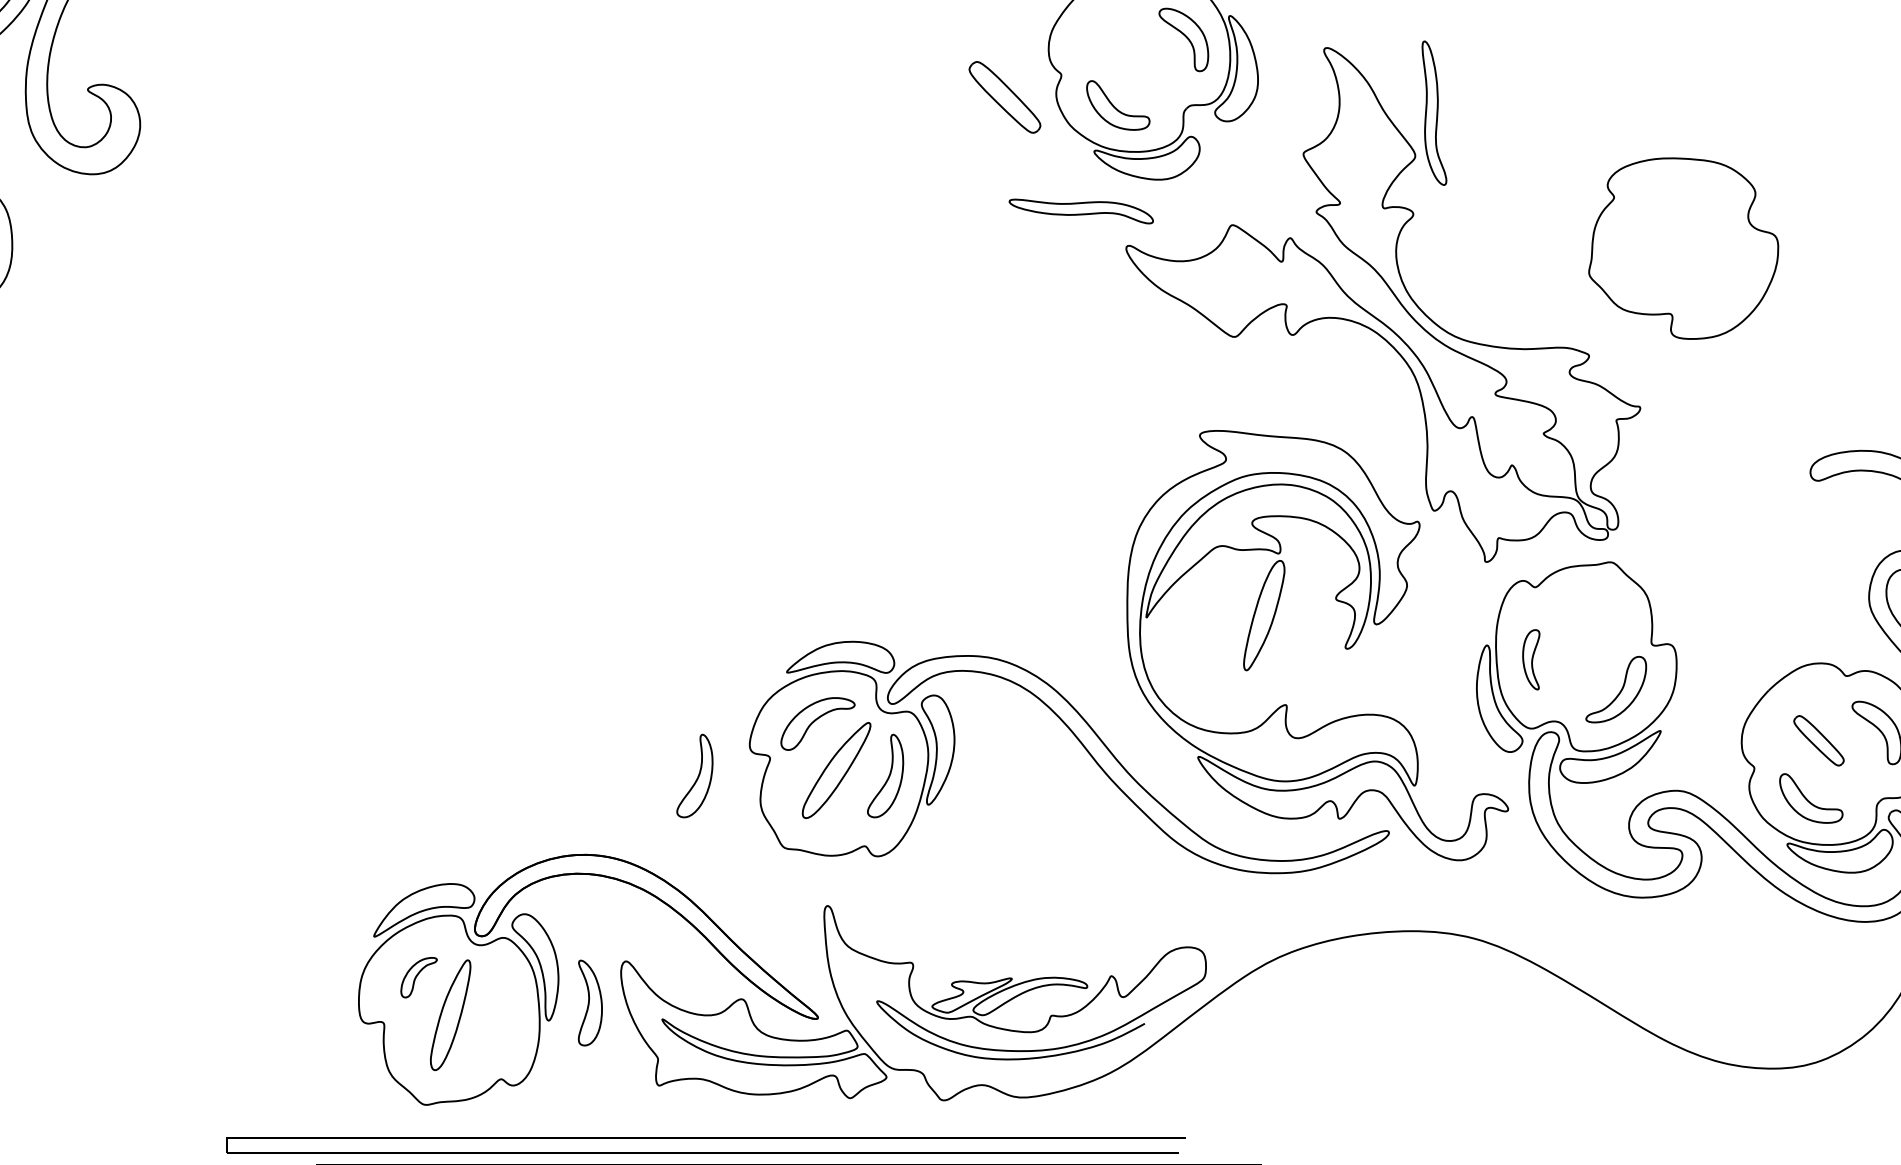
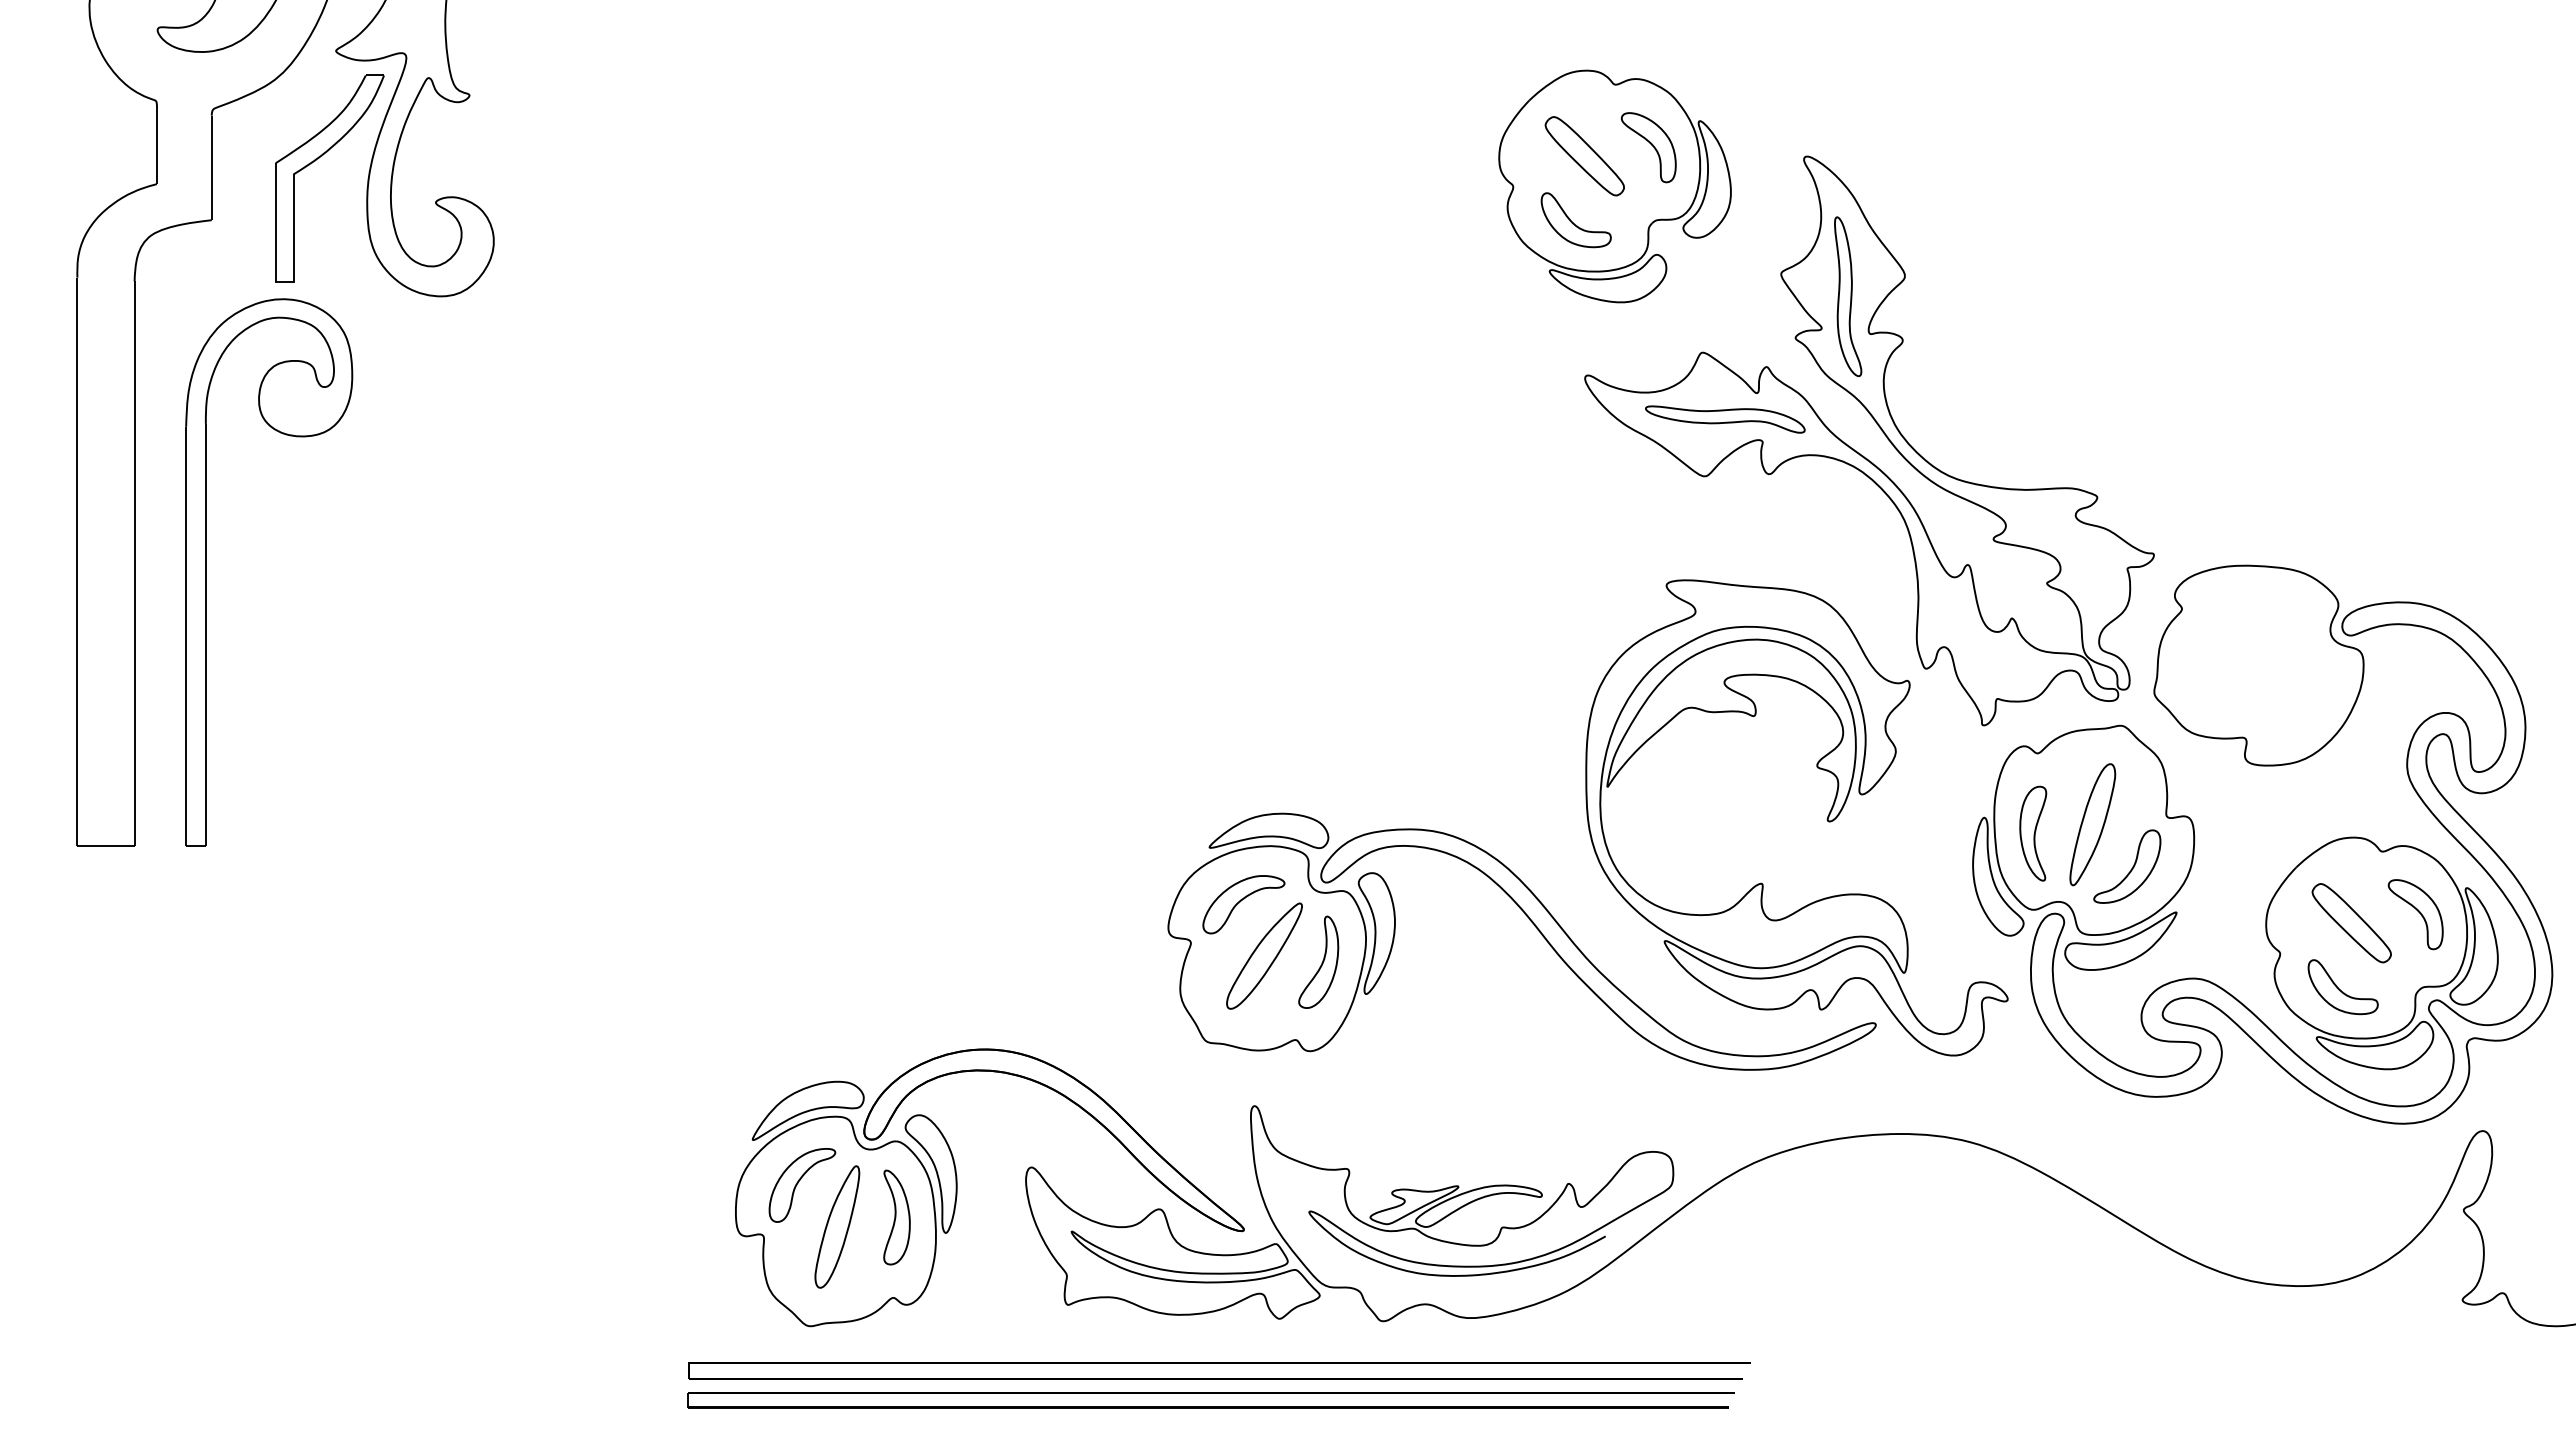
part: (1004, 97) -> (1584, 156), moved
part: (1434, 112) -> (1848, 296), moved
part: (1081, 211) -> (1725, 419), moved
part: (1683, 248) -> (2258, 665), moved
part: (1264, 615) -> (2092, 824), moved
part: (1531, 659) -> (2033, 833), size x1.43
part: (1818, 740) -> (2351, 923), size x1.43
part: (694, 775) -> (1107, 961), removed
part: (419, 977) -> (802, 1185), size x1.67
part: (589, 1003) -> (896, 1217), moved
part: (706, 1138) -> (1219, 1363), moved

